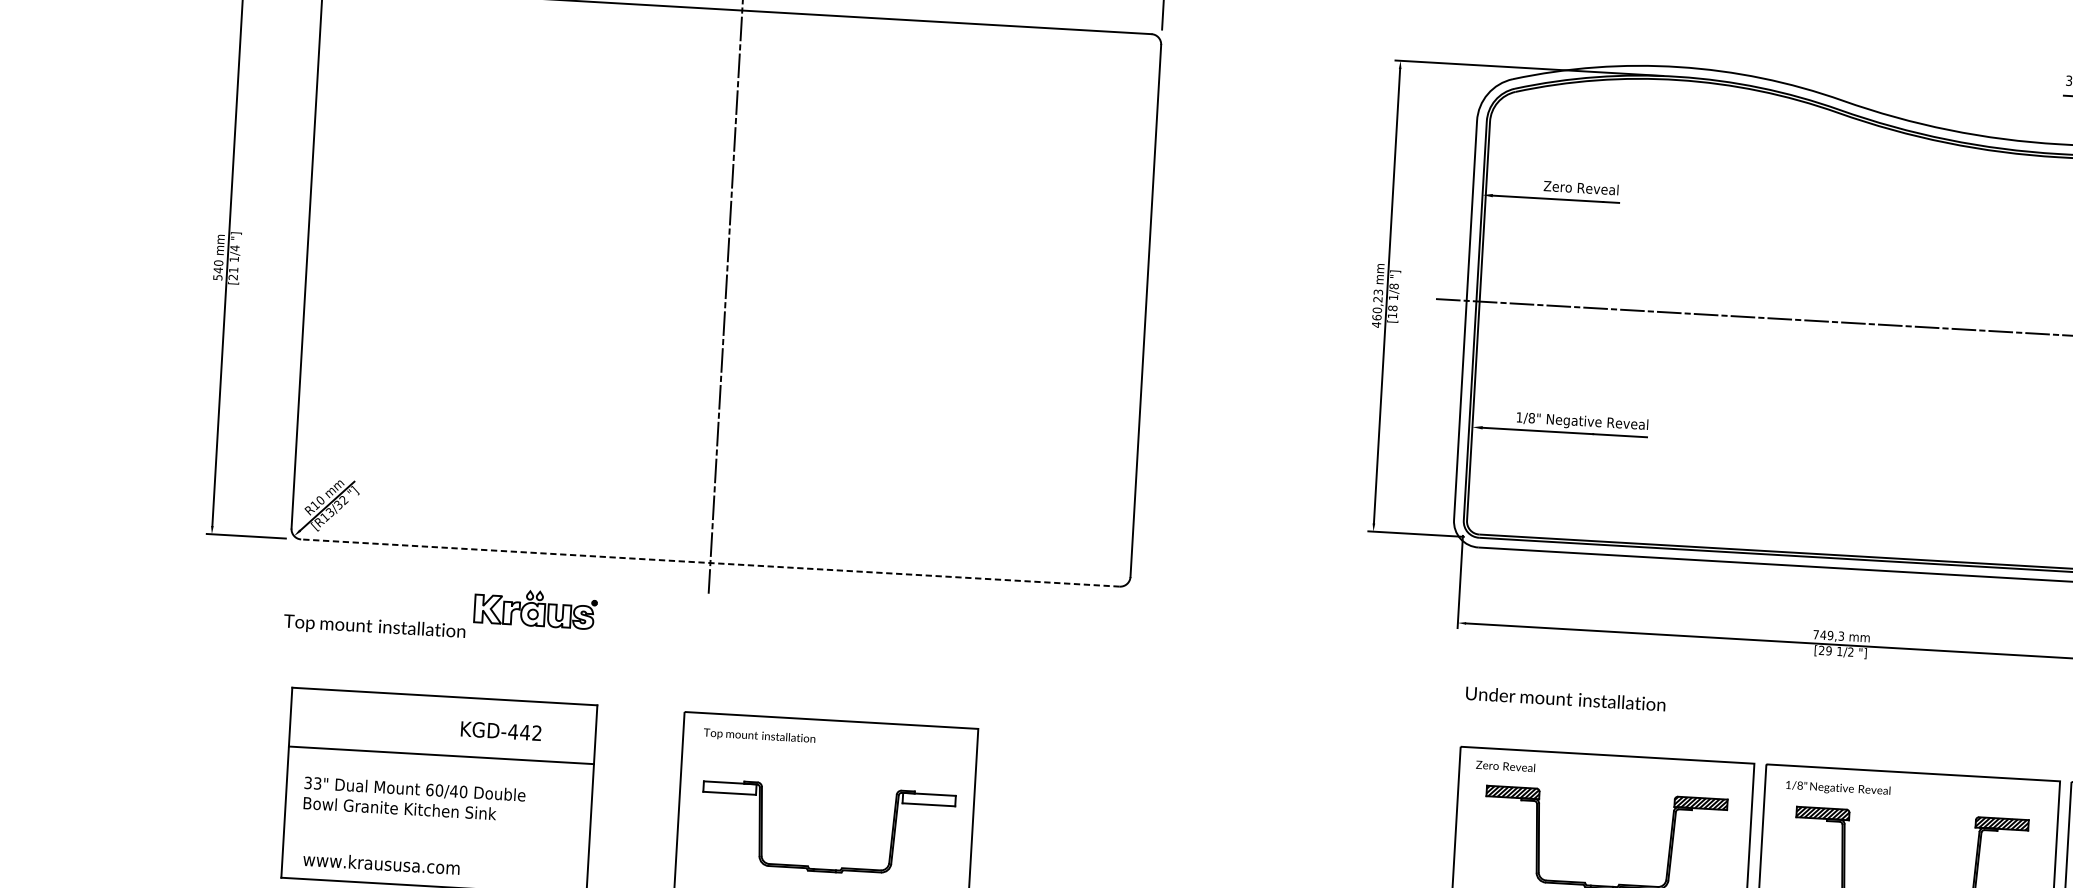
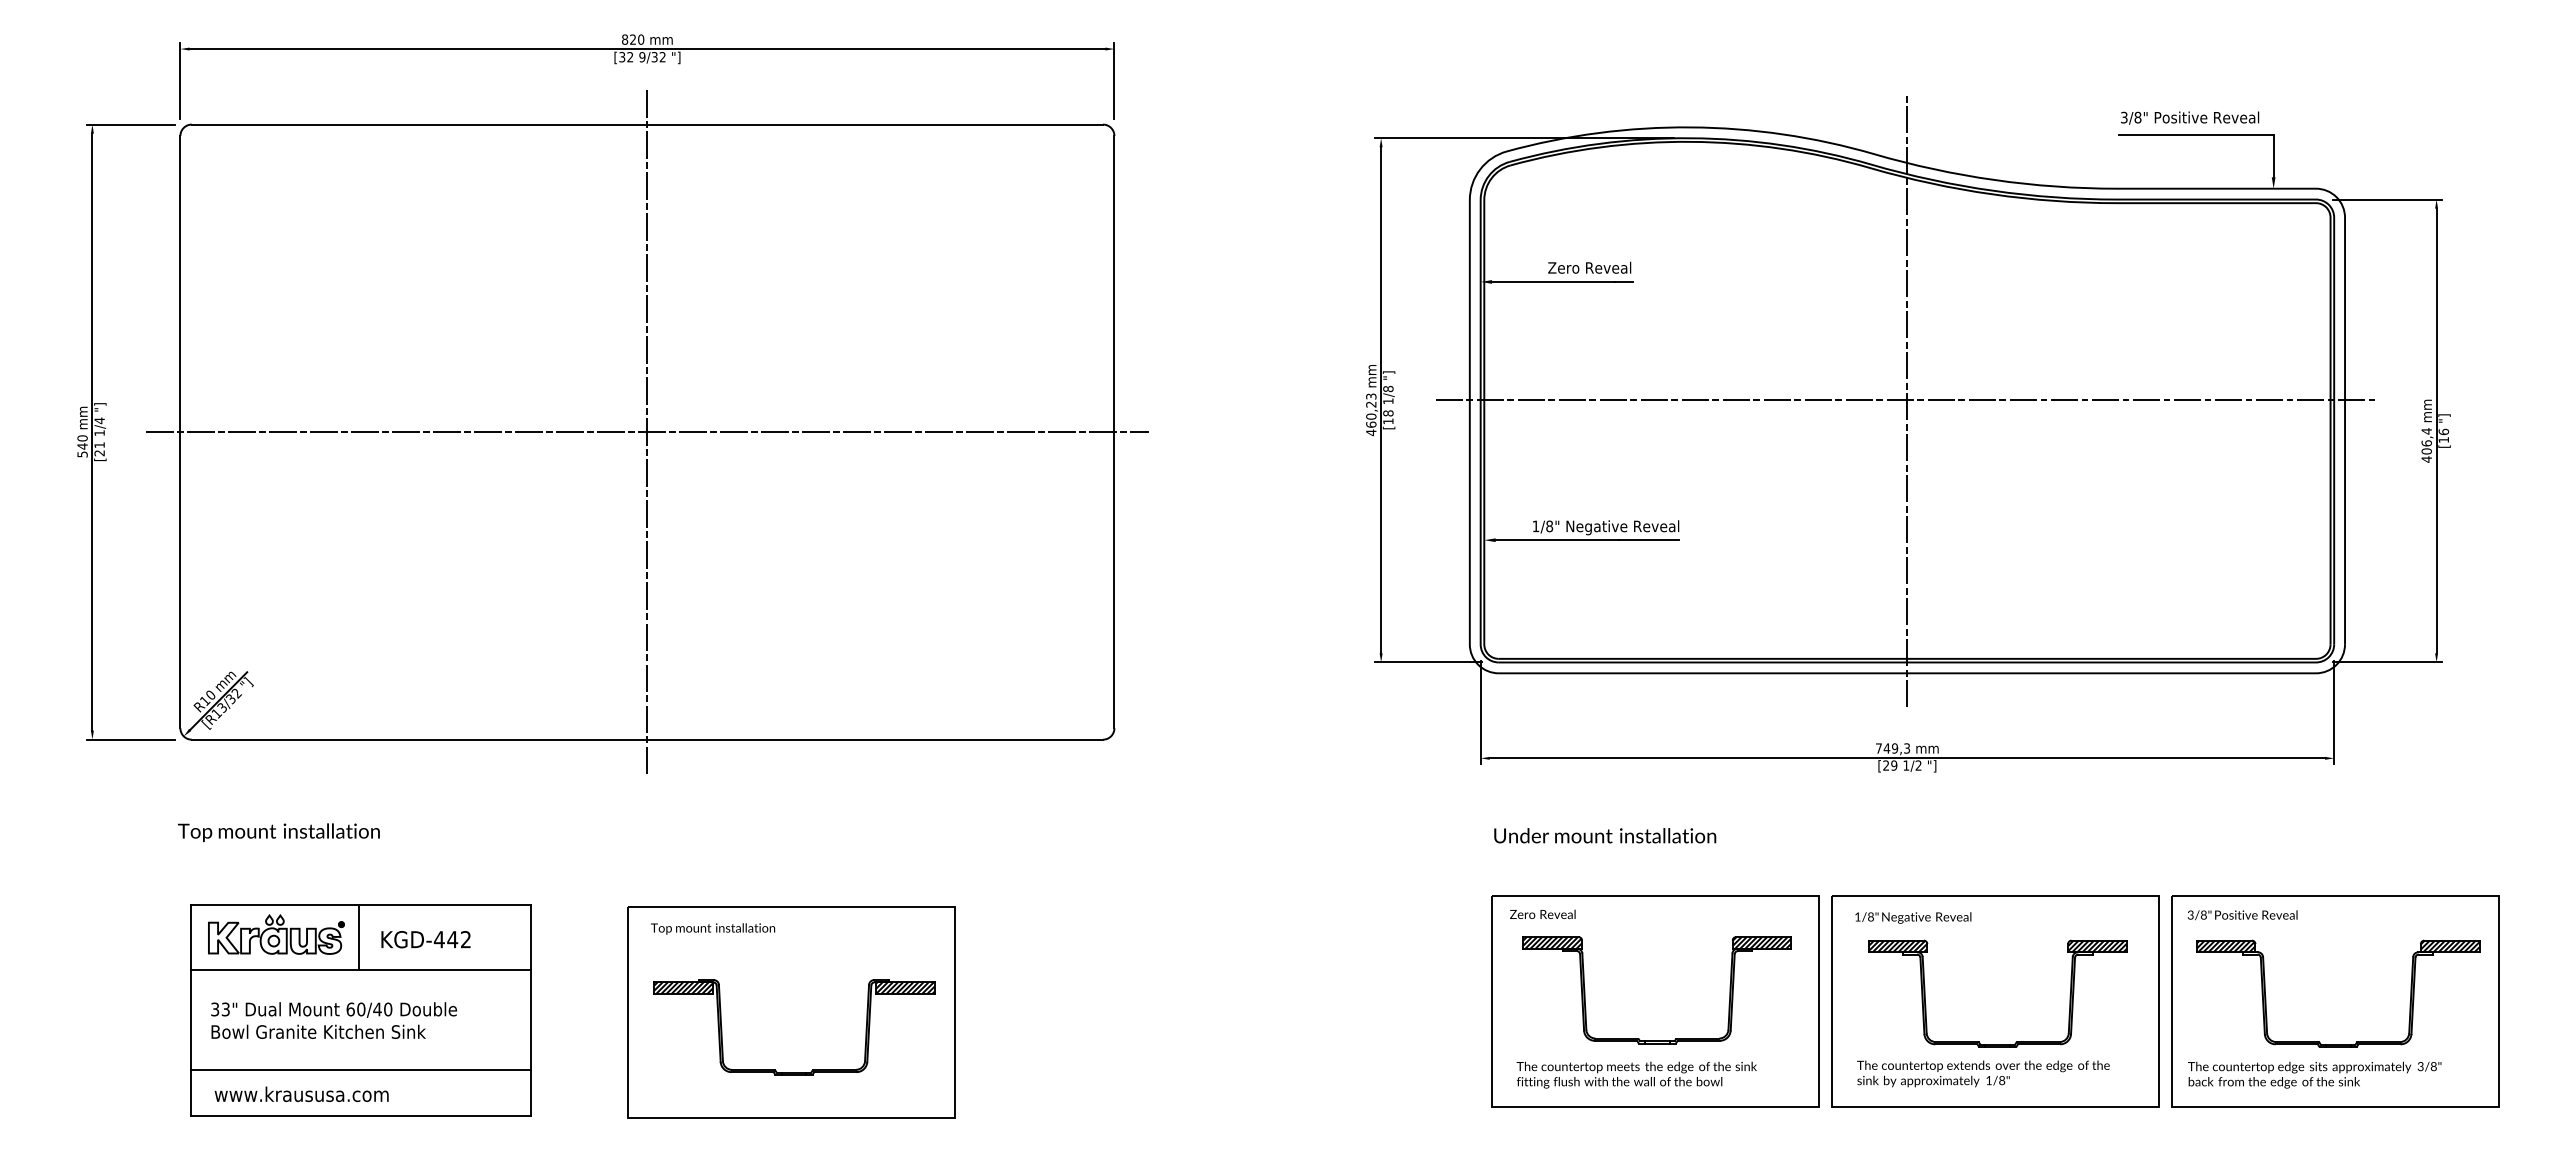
line: (726, 287) -> (647, 432), added
line: (1859, 323) -> (1907, 400), added
line: (710, 562) -> (647, 739), dashed -> solid
part: (535, 608) -> (276, 934), moved
line: (441, 725) -> (359, 937), added
hatch: (729, 787) -> (683, 987), added
hatch: (929, 798) -> (905, 987), added
line: (436, 845) -> (361, 1070), added

